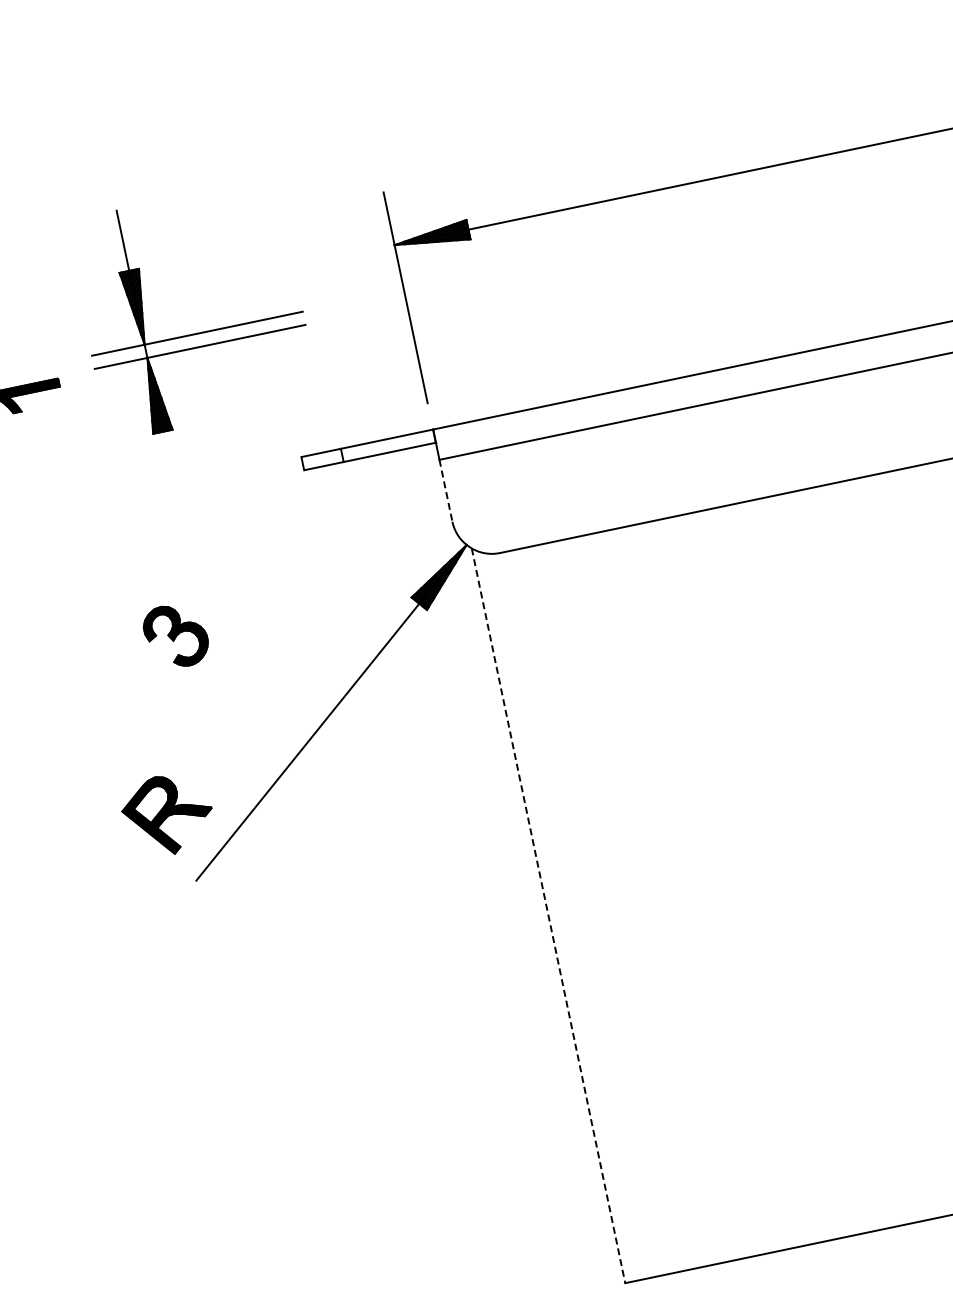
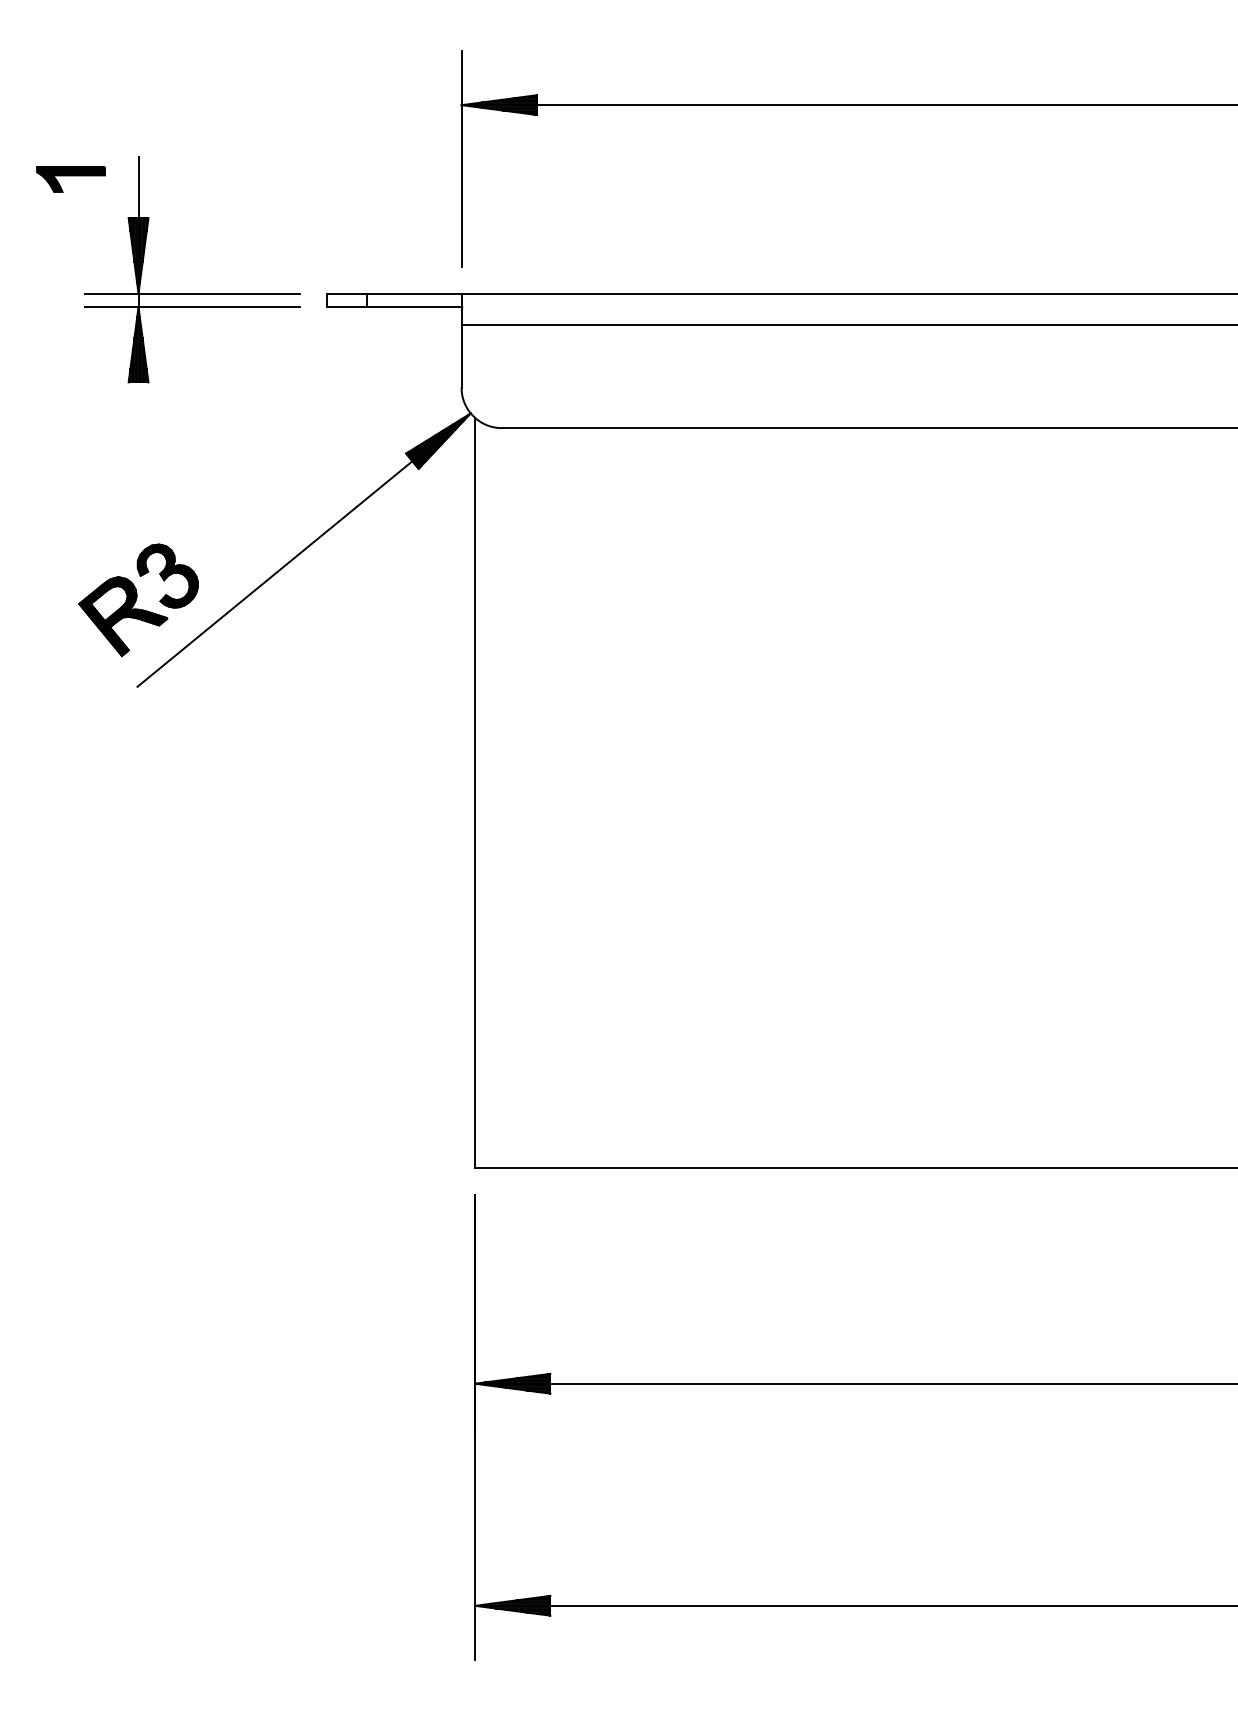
part: (197, 333) -> (192, 293), moved
line: (445, 491) -> (461, 356), dashed -> solid
part: (175, 635) -> (167, 575), moved
line: (549, 916) -> (475, 793), dashed -> solid

